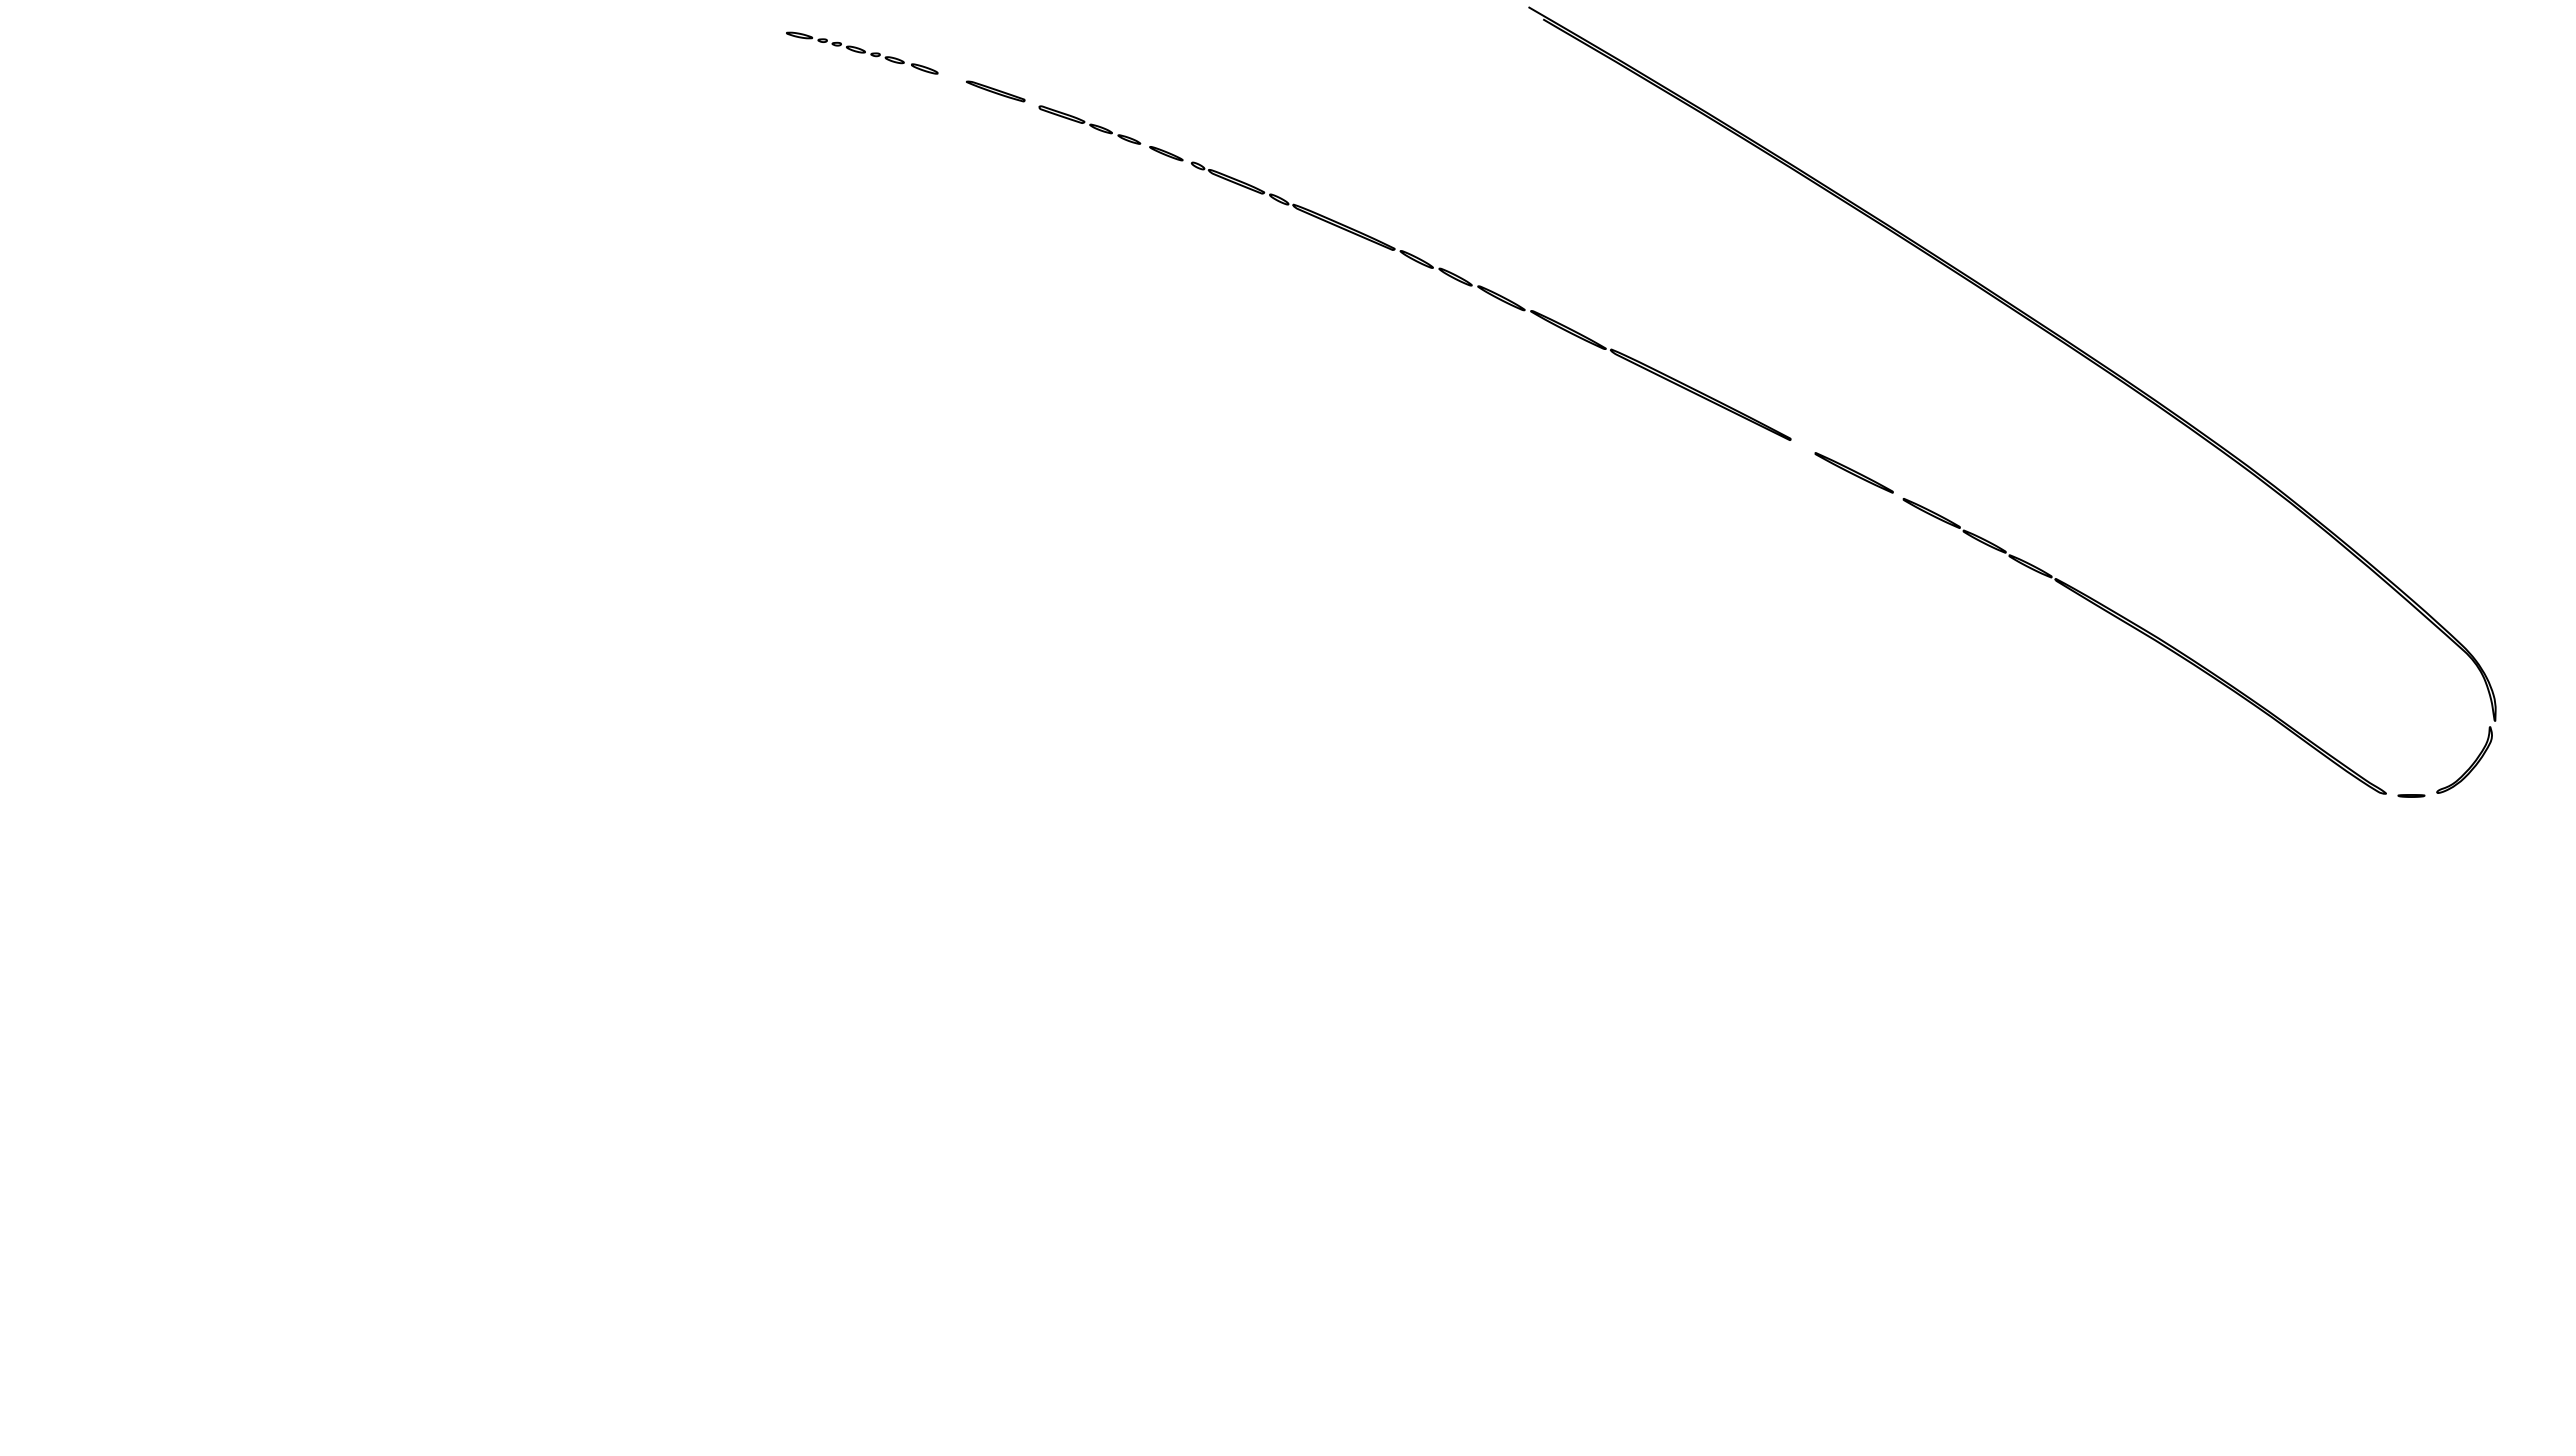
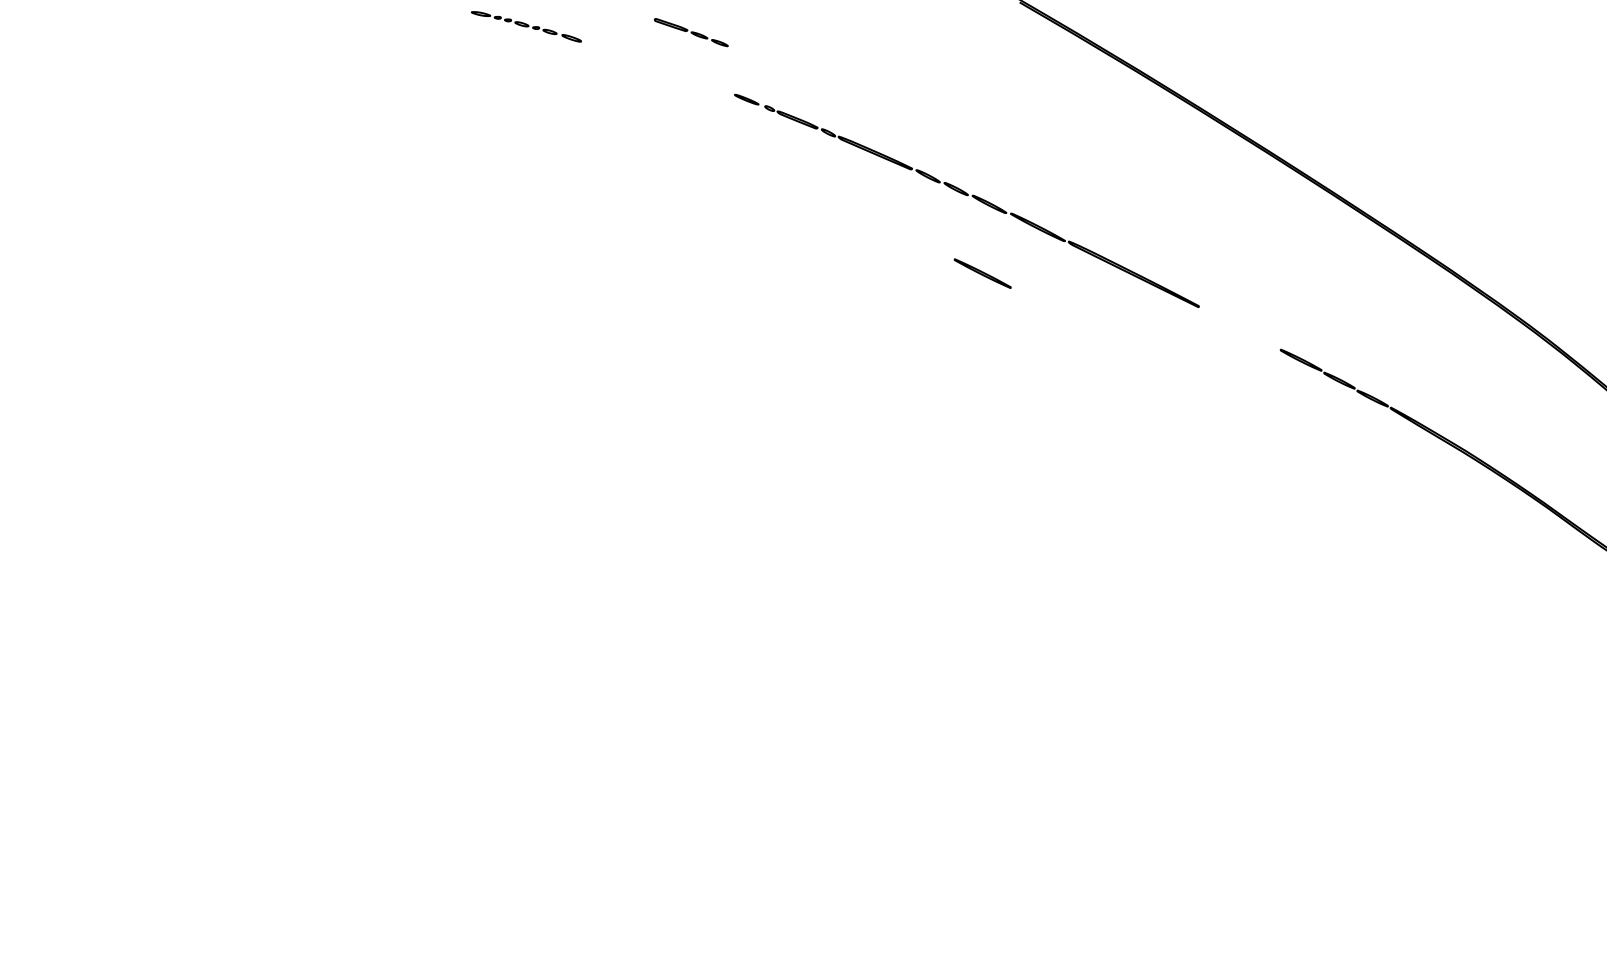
part: (995, 91) -> (622, 54), removed
part: (1089, 124) -> (691, 32), moved
part: (1853, 472) -> (982, 273), moved

